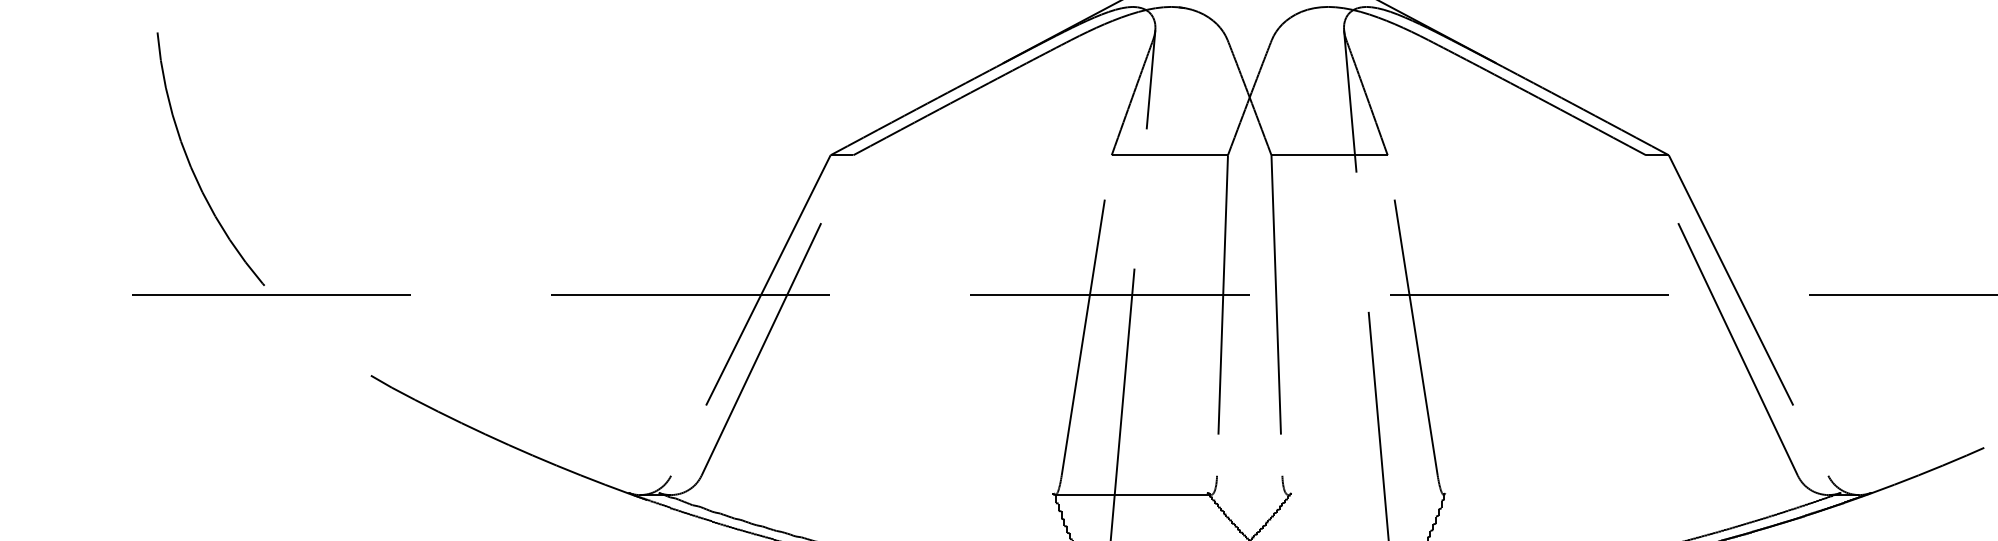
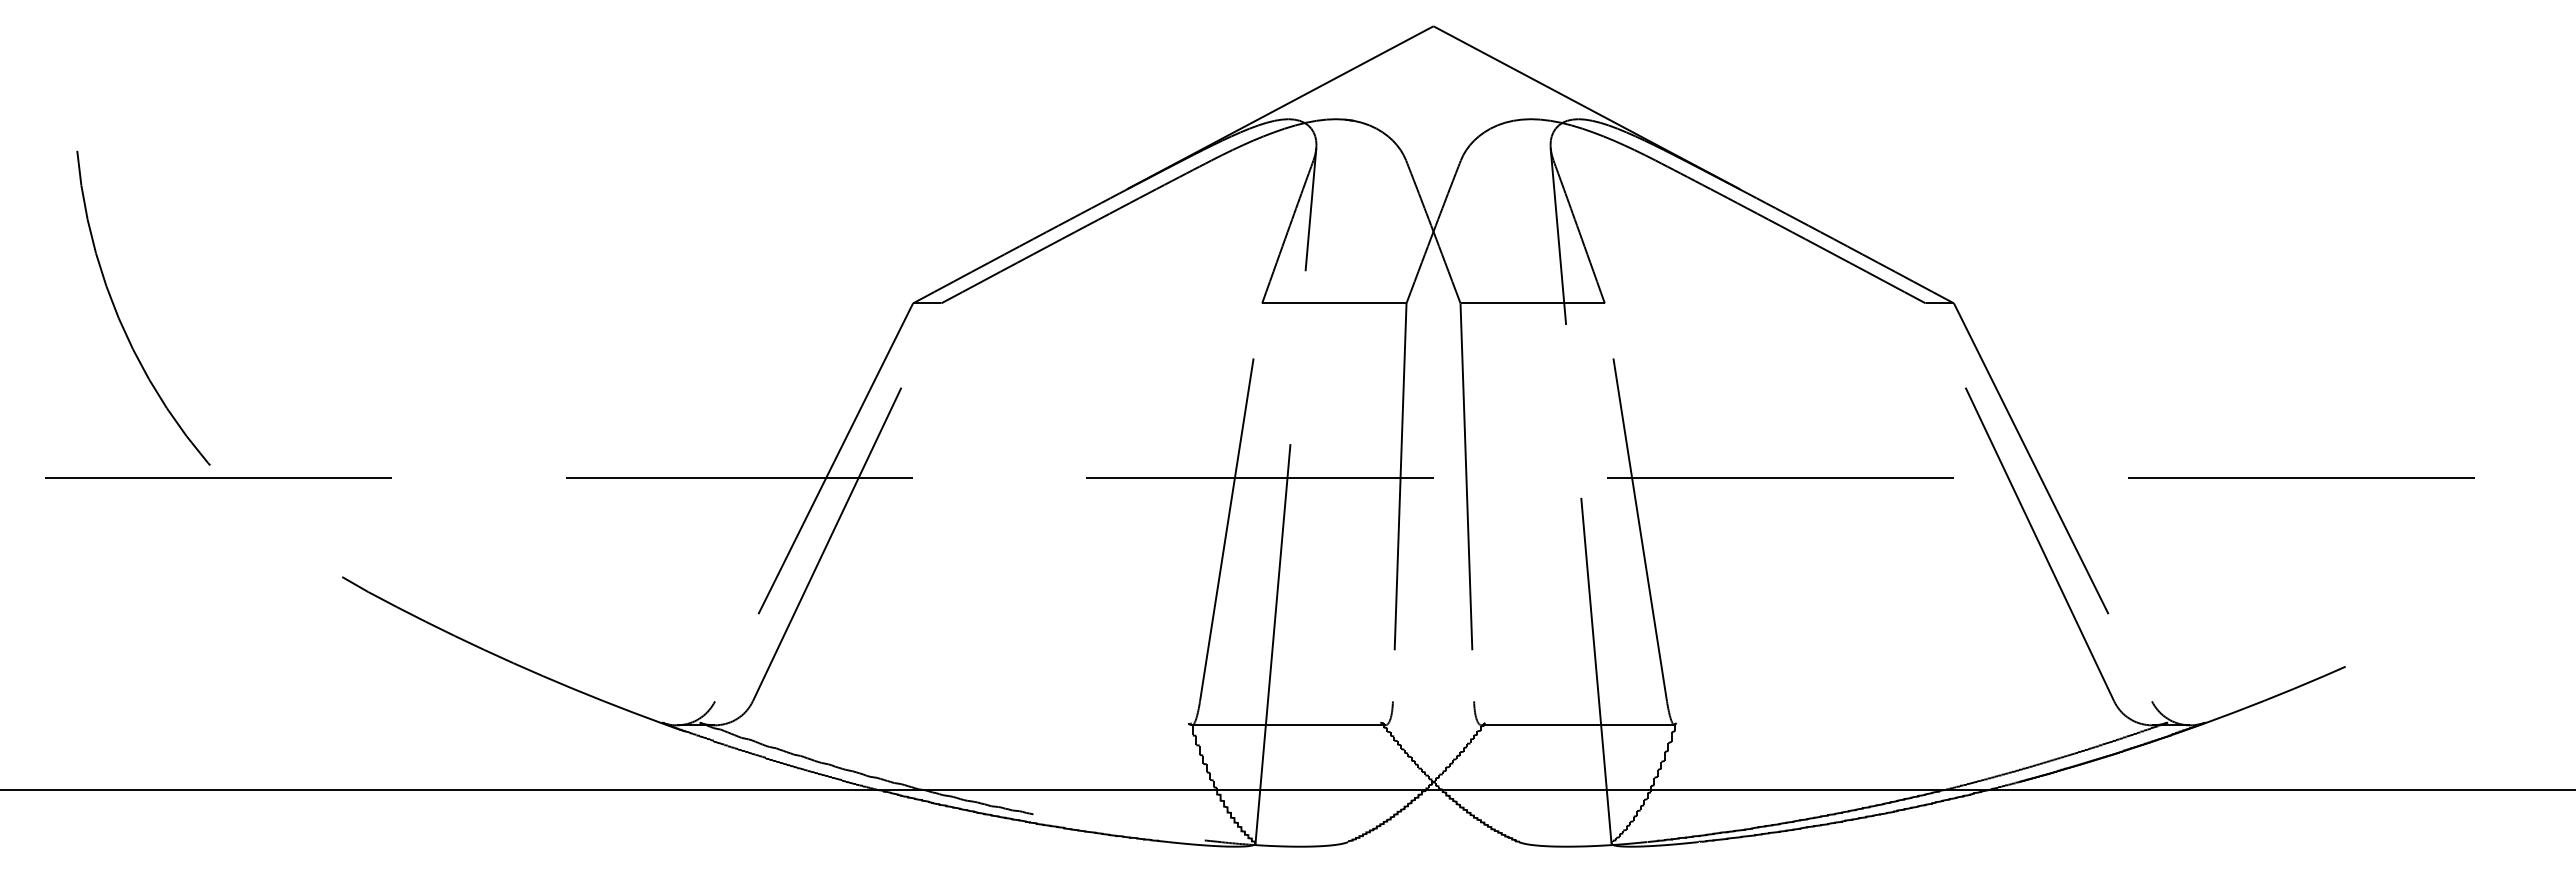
line: (1365, 495) -> (1577, 725), added

